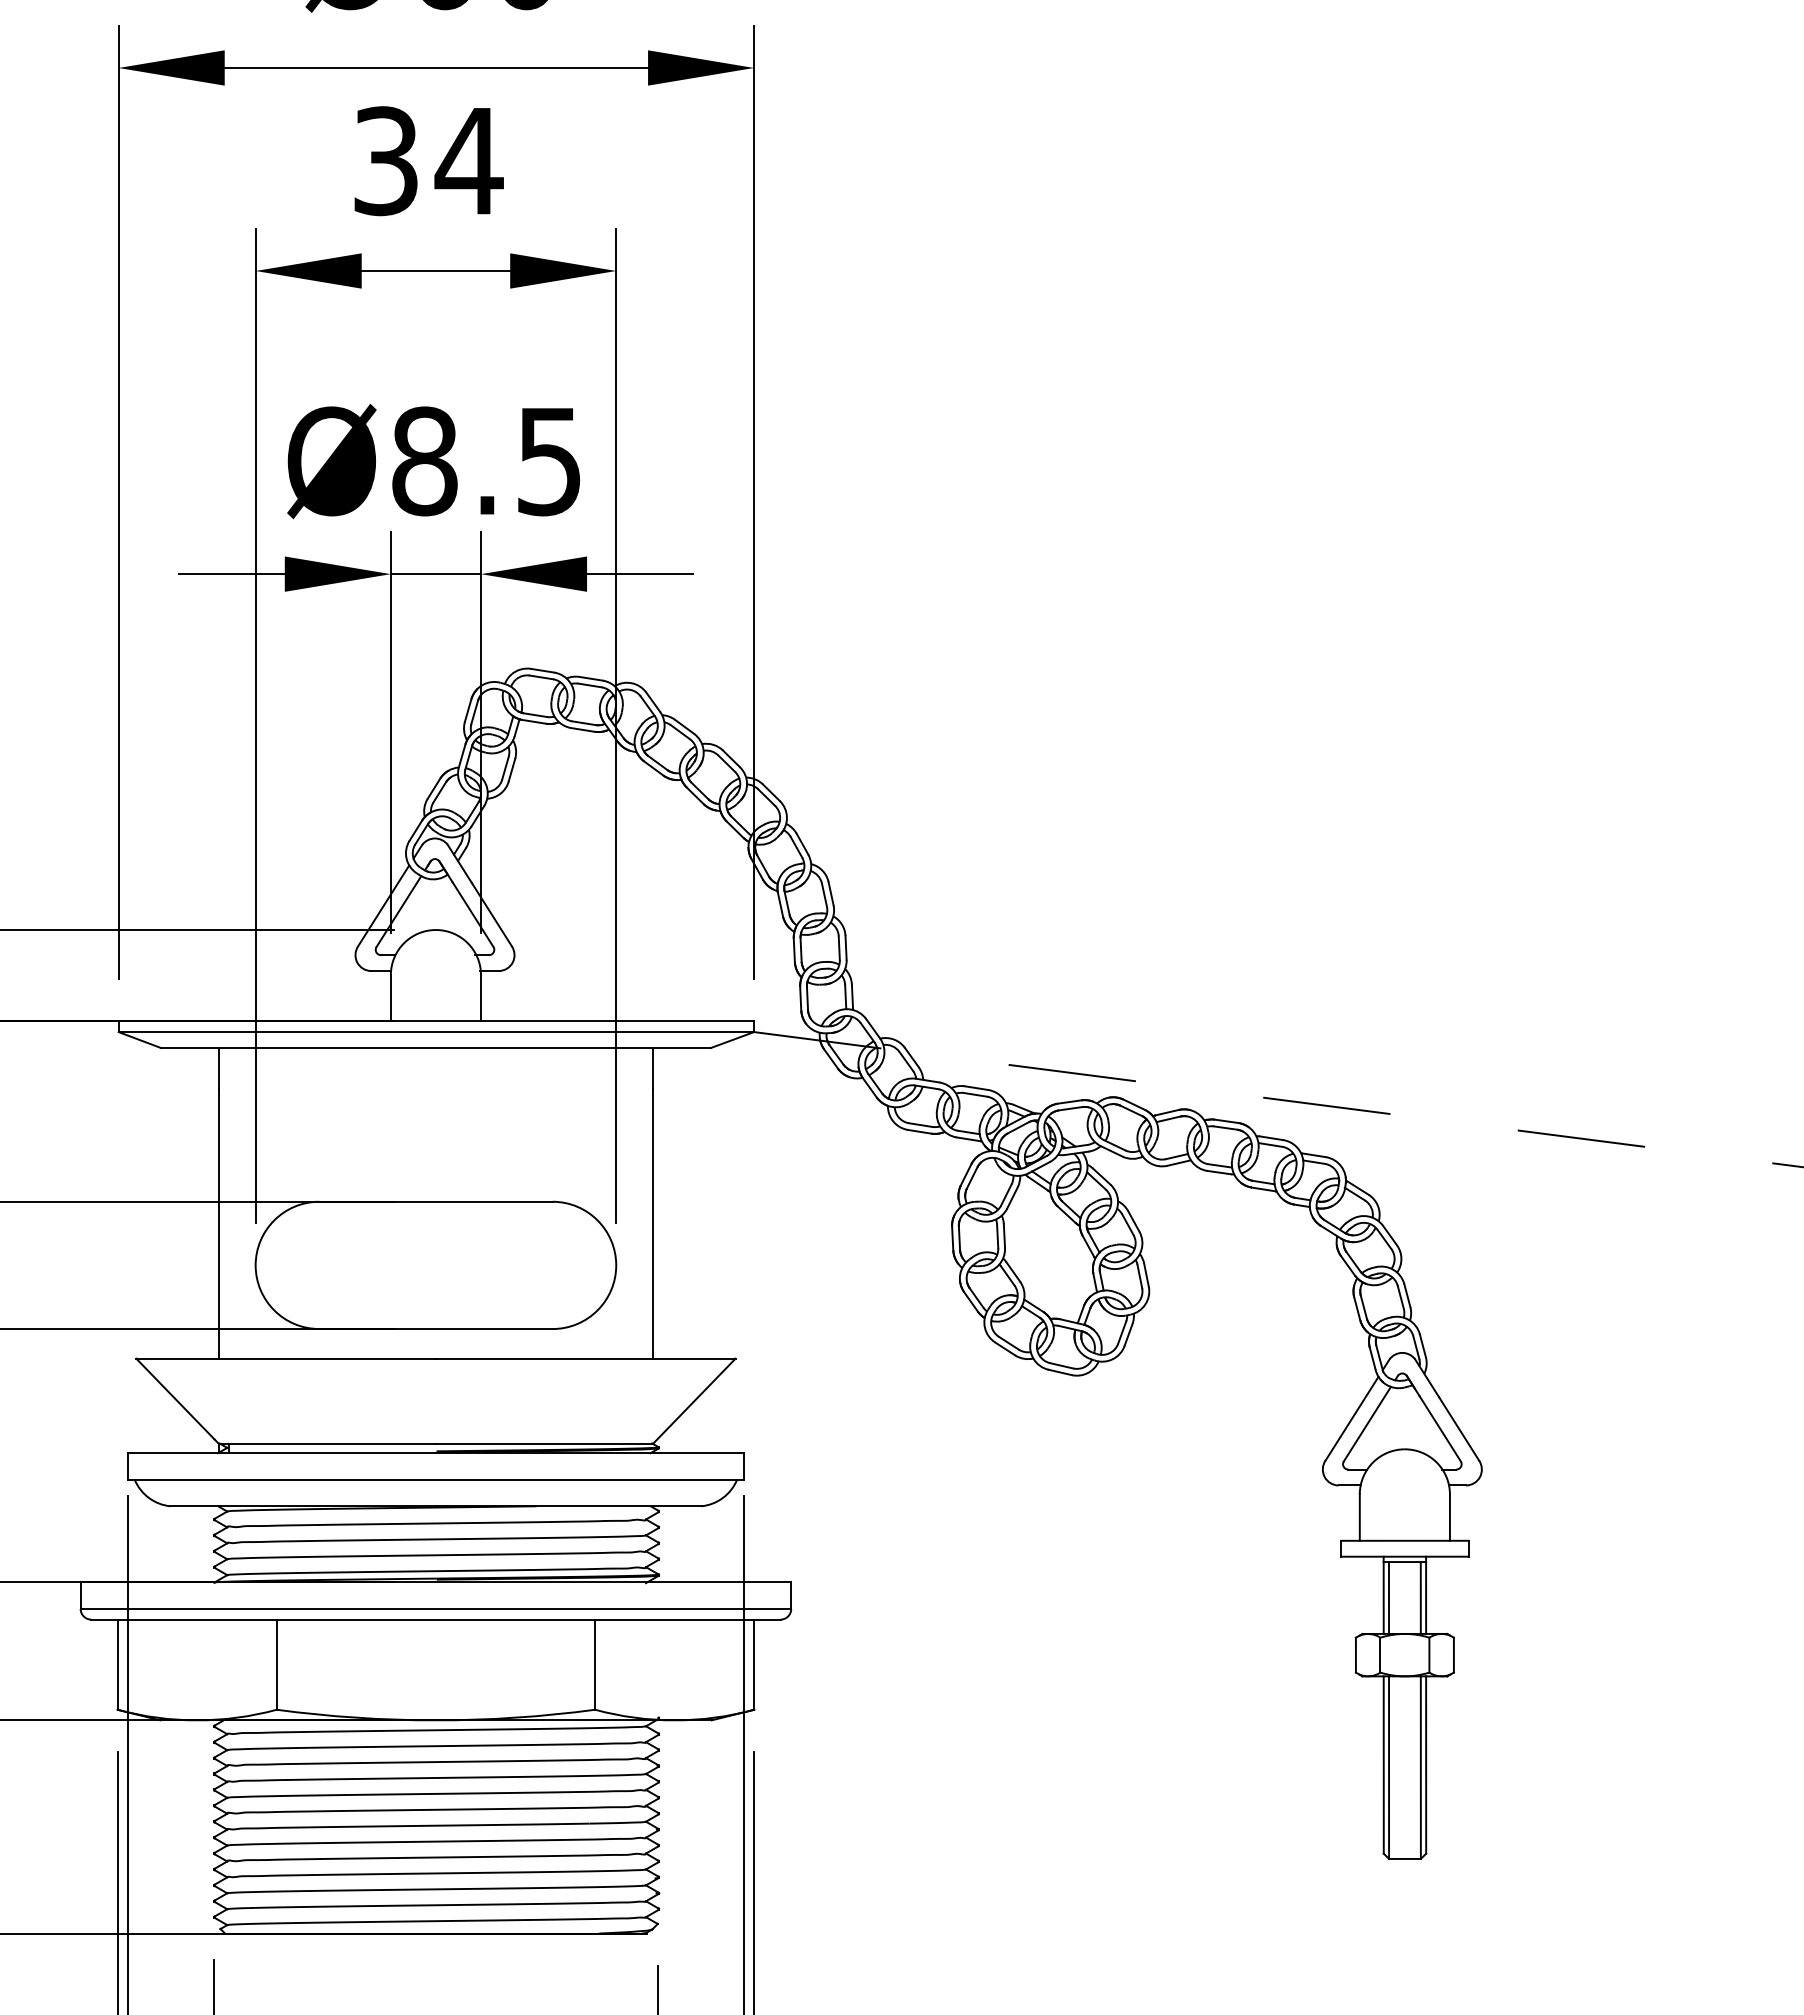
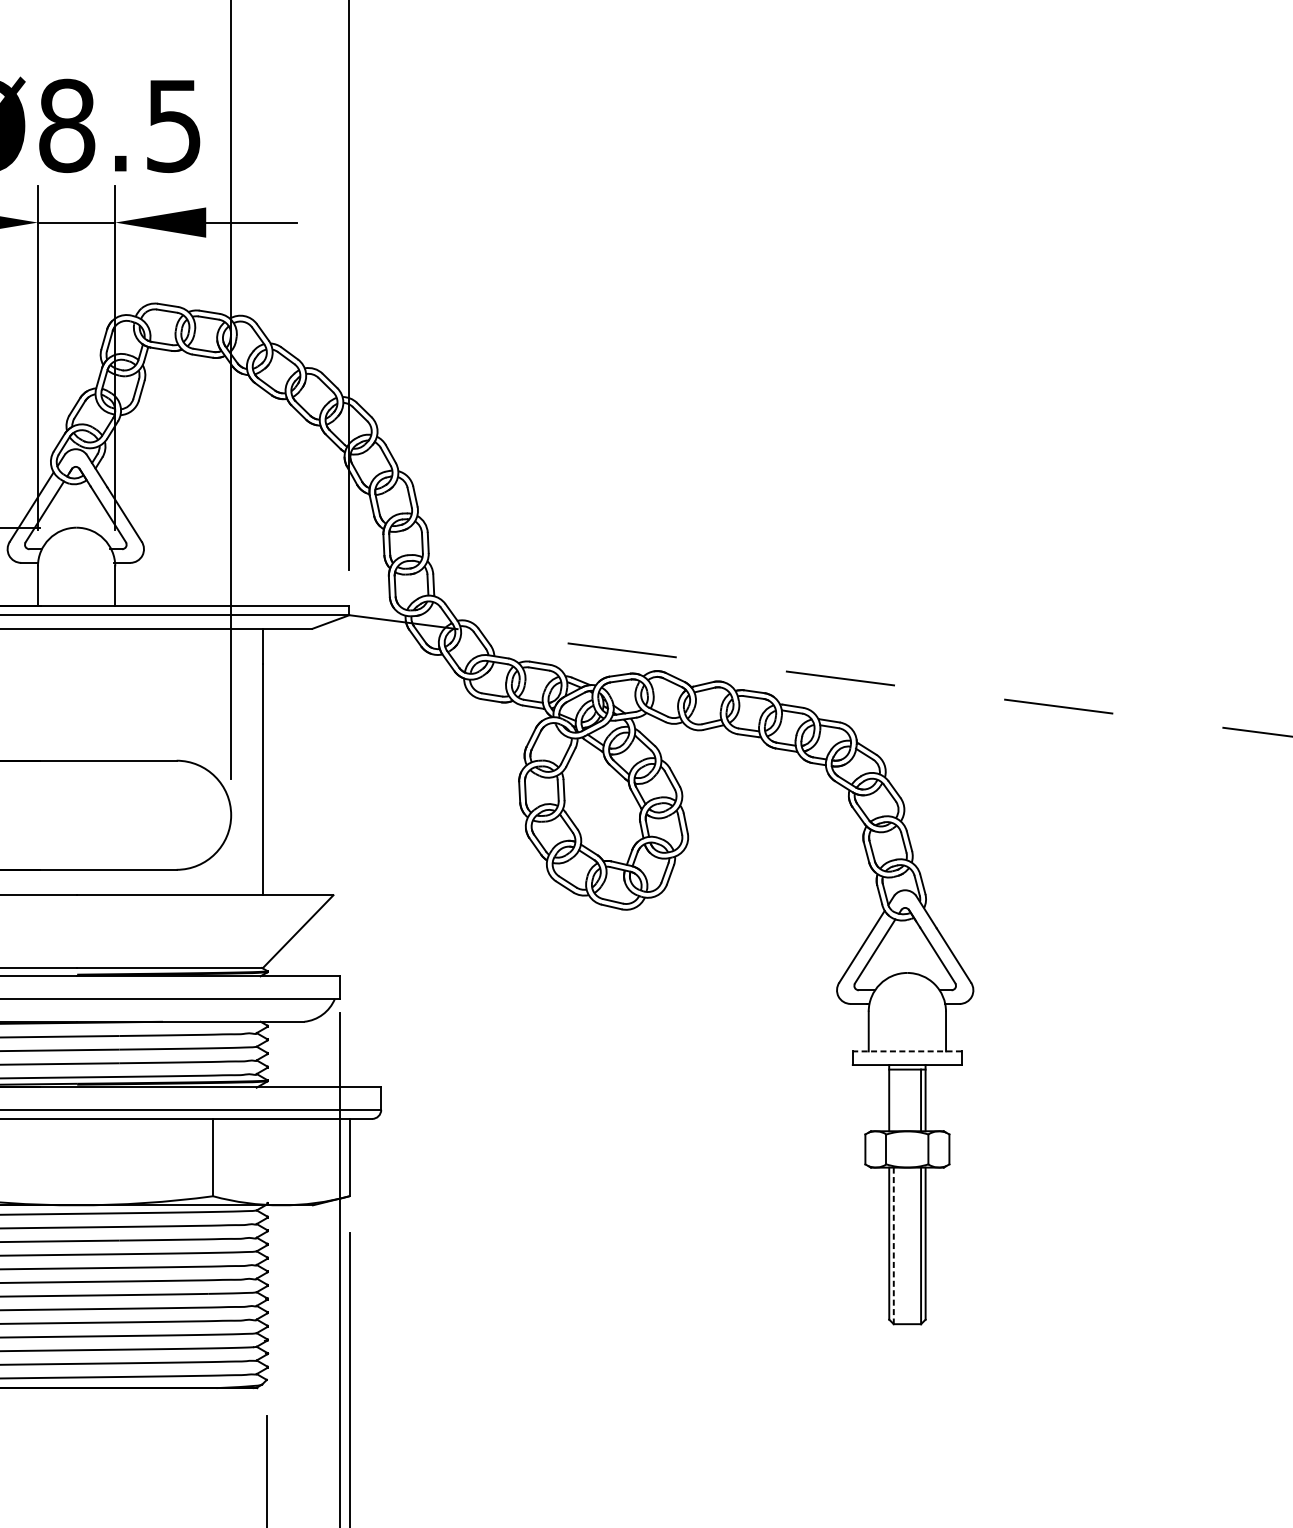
line: (1404, 1540) -> (907, 1051), solid -> dashed
line: (1388, 1597) -> (893, 1100), removed
line: (1389, 1768) -> (894, 1246), solid -> dashed

